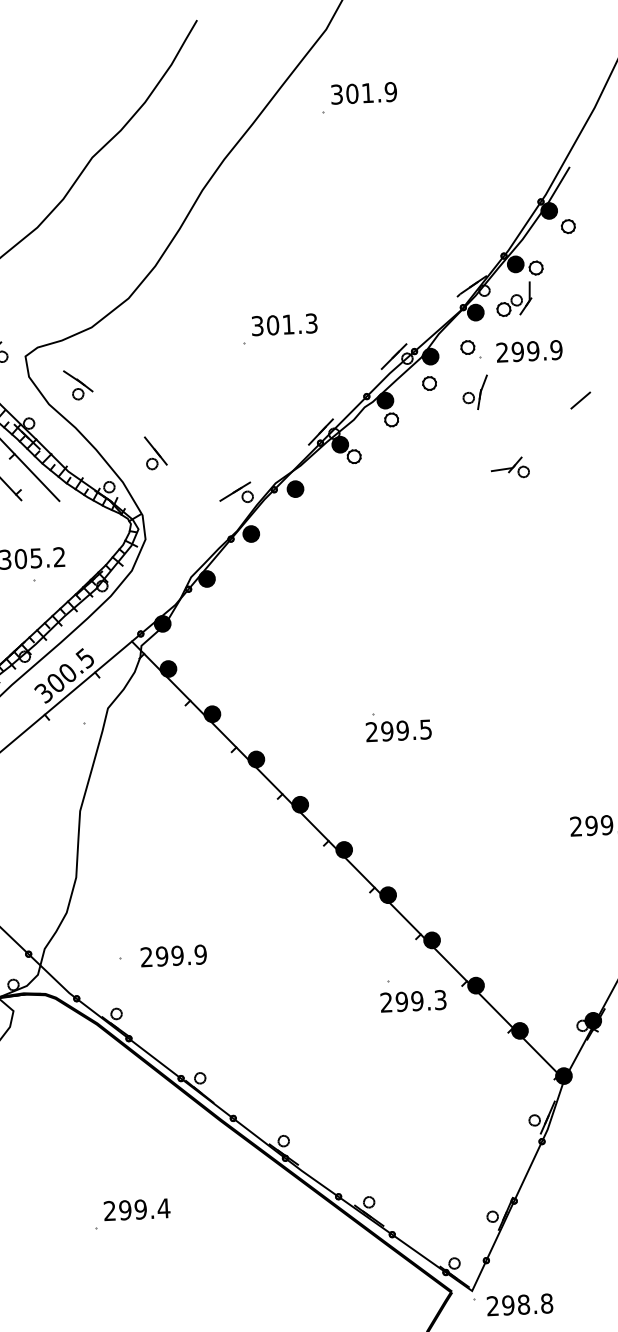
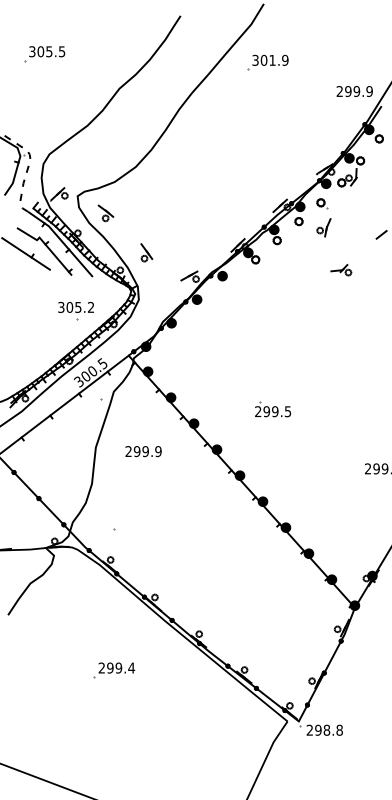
part: (278, 330) -> (217, 188), removed
text: (529, 351) -> (354, 91), moved
text: (173, 955) -> (143, 451), moved
part: (413, 995) -> (274, 557), removed

